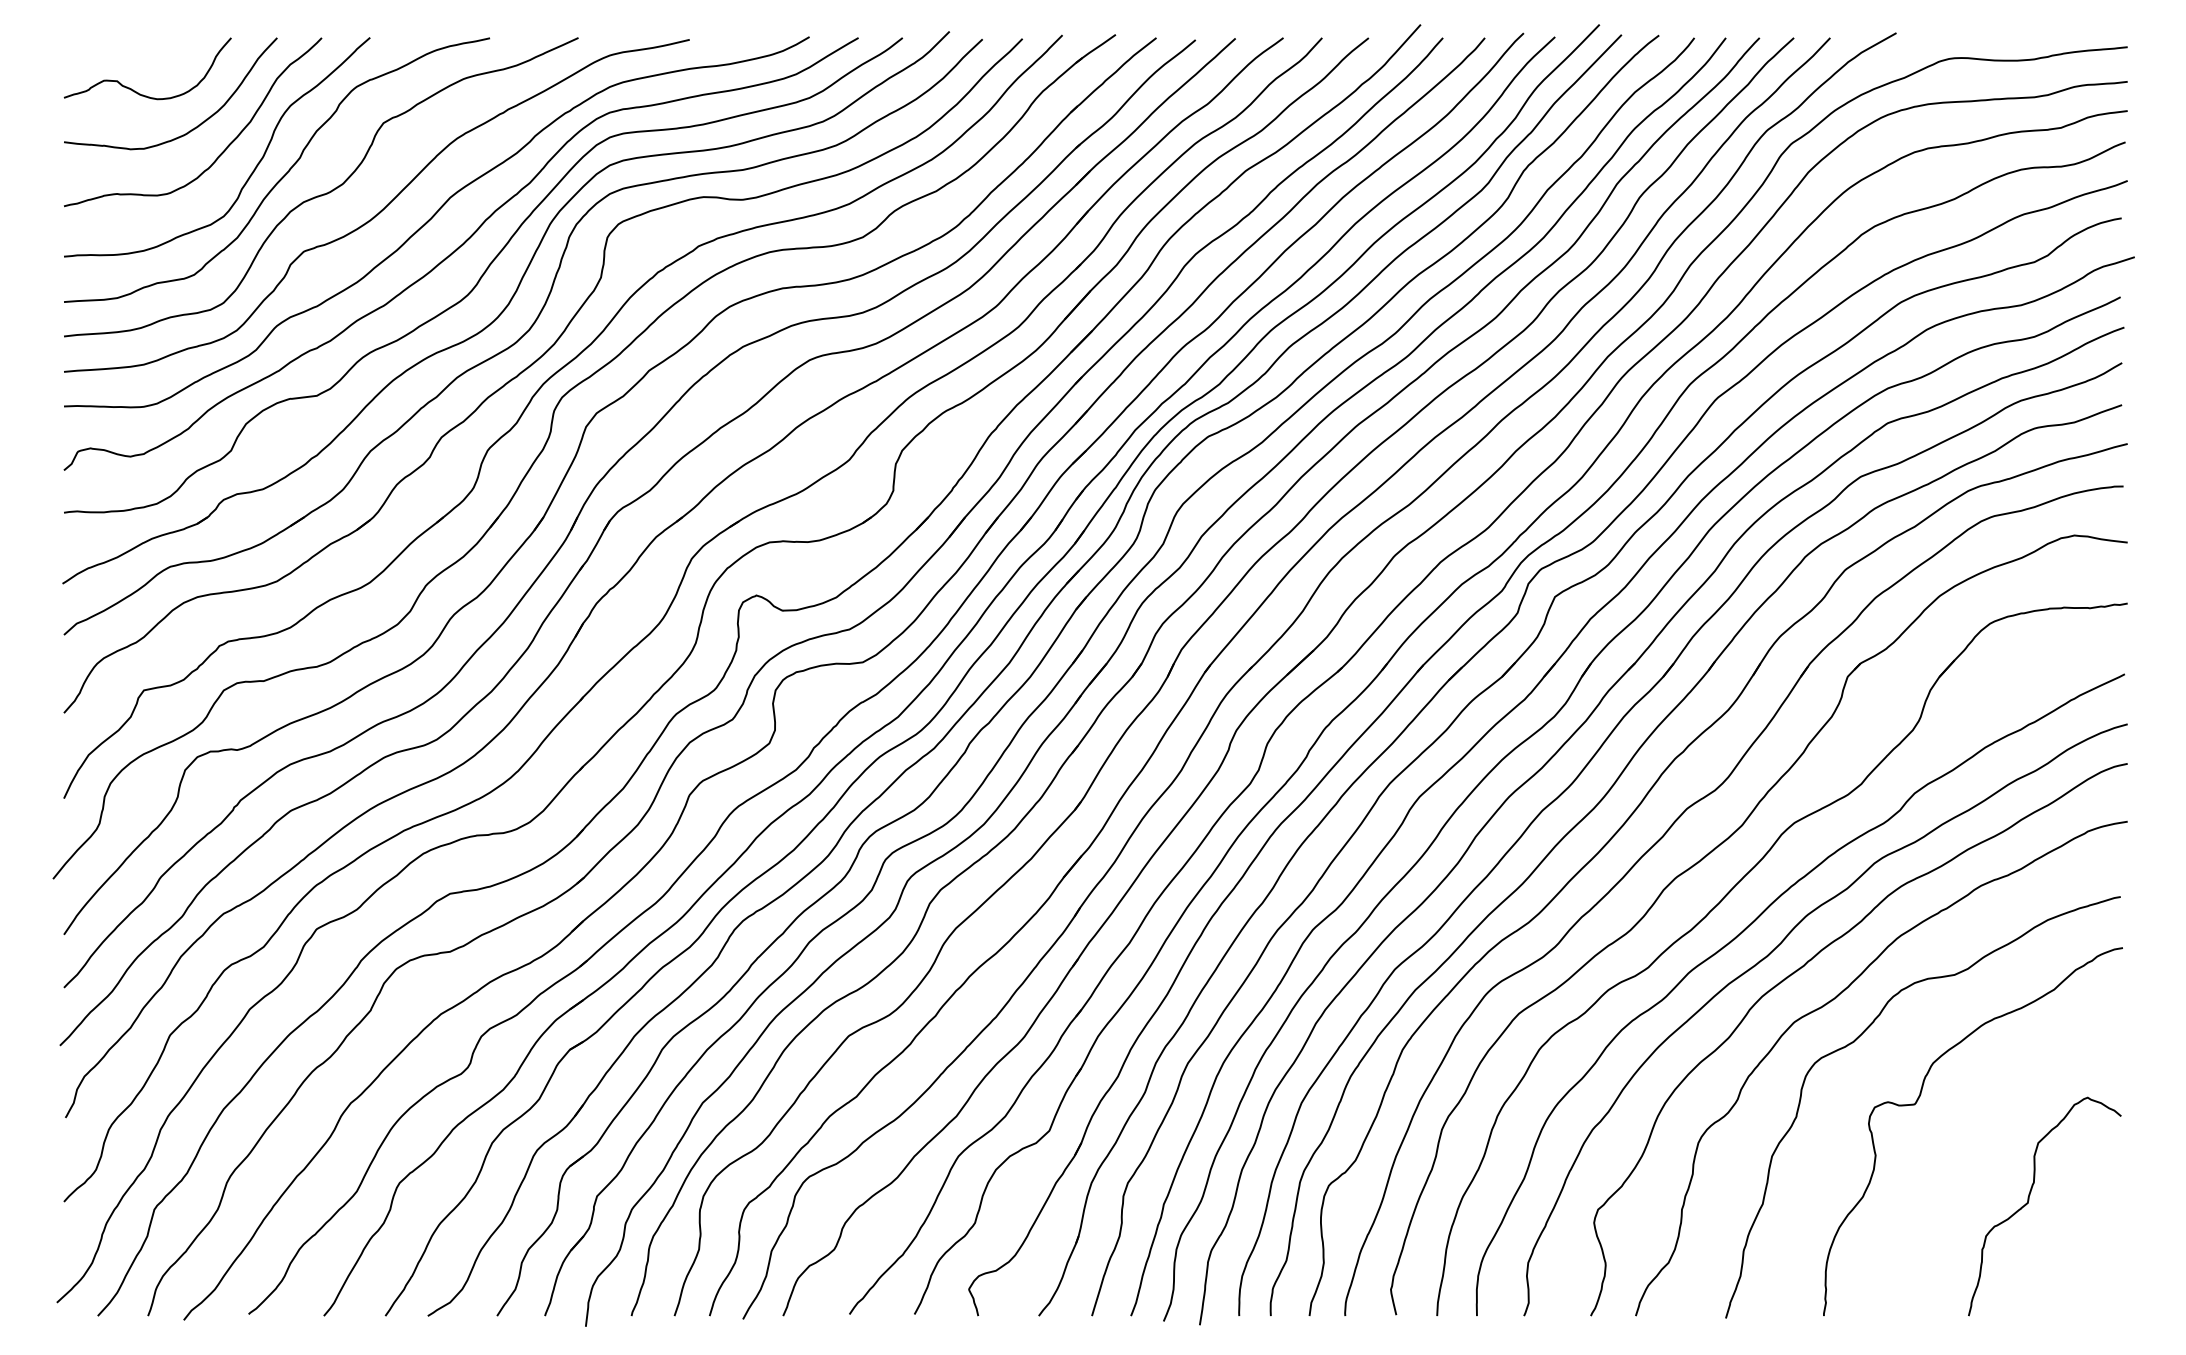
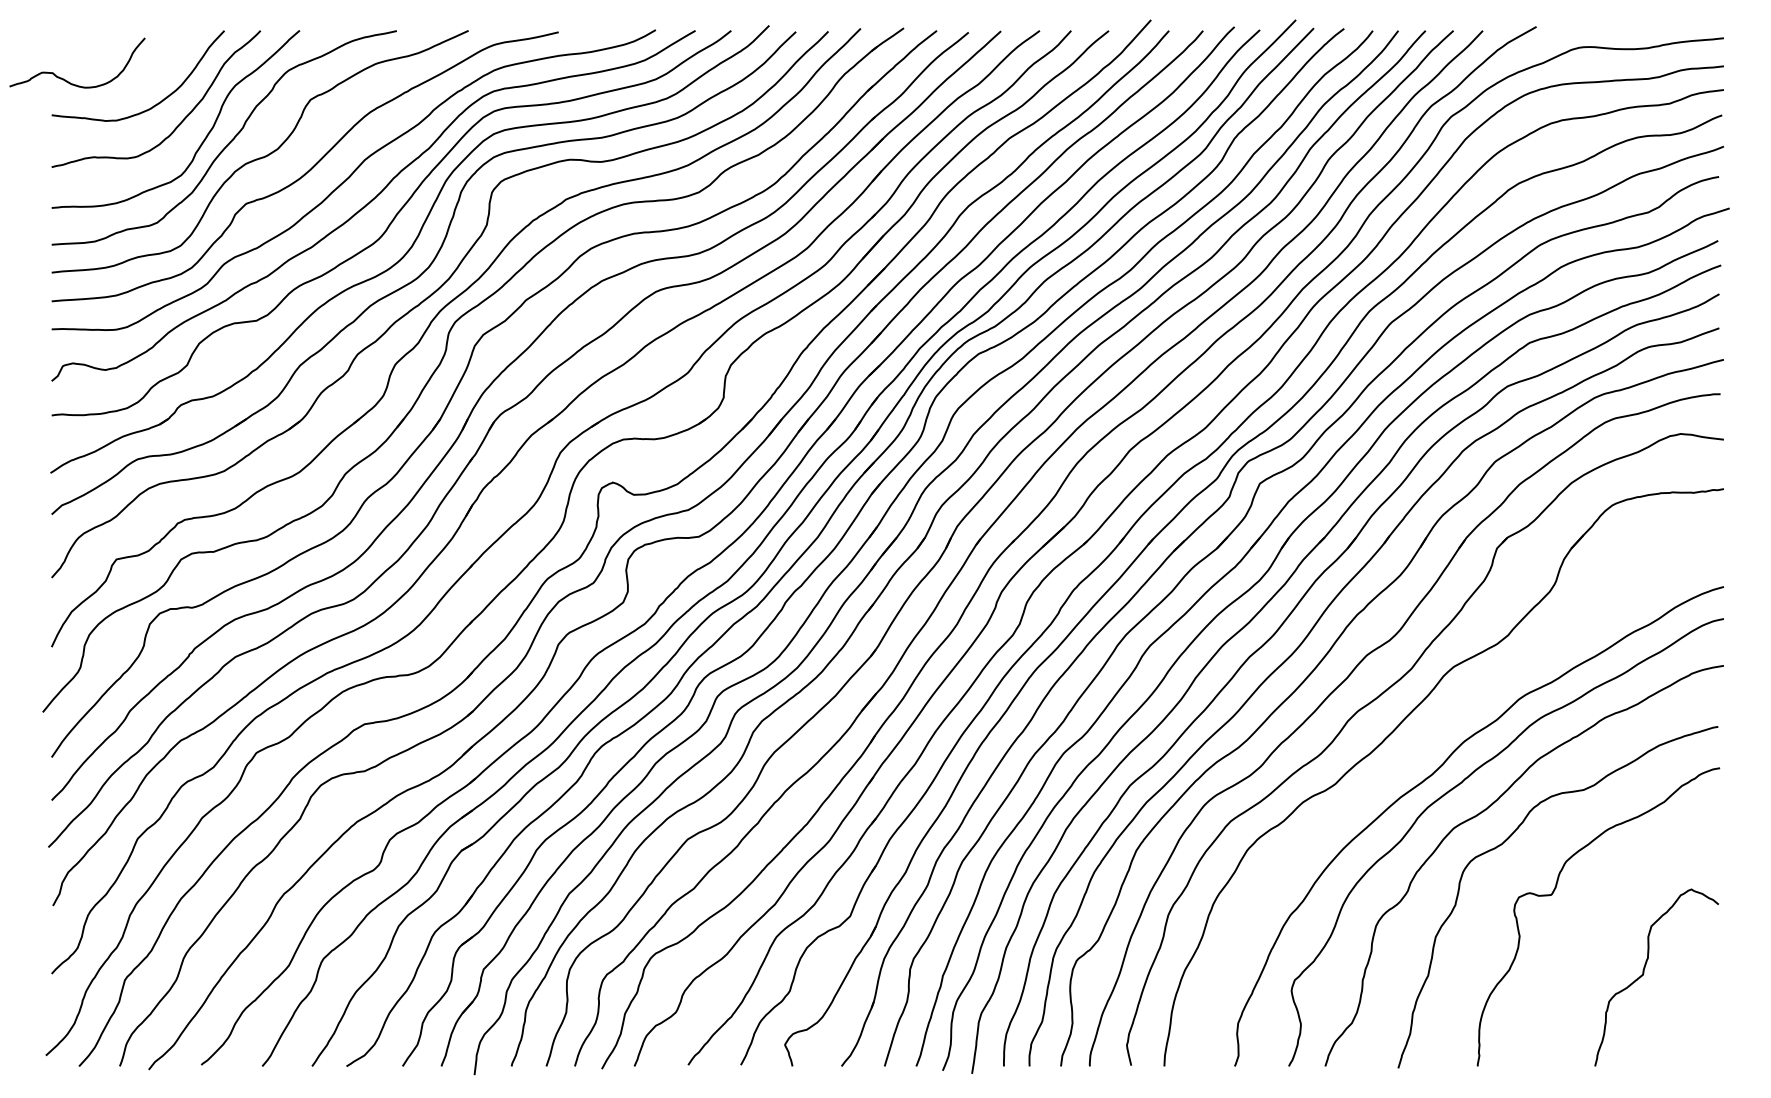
curve: (135, 90) -> (67, 80), moved
curve: (1742, 933) -> (1411, 756), removed

